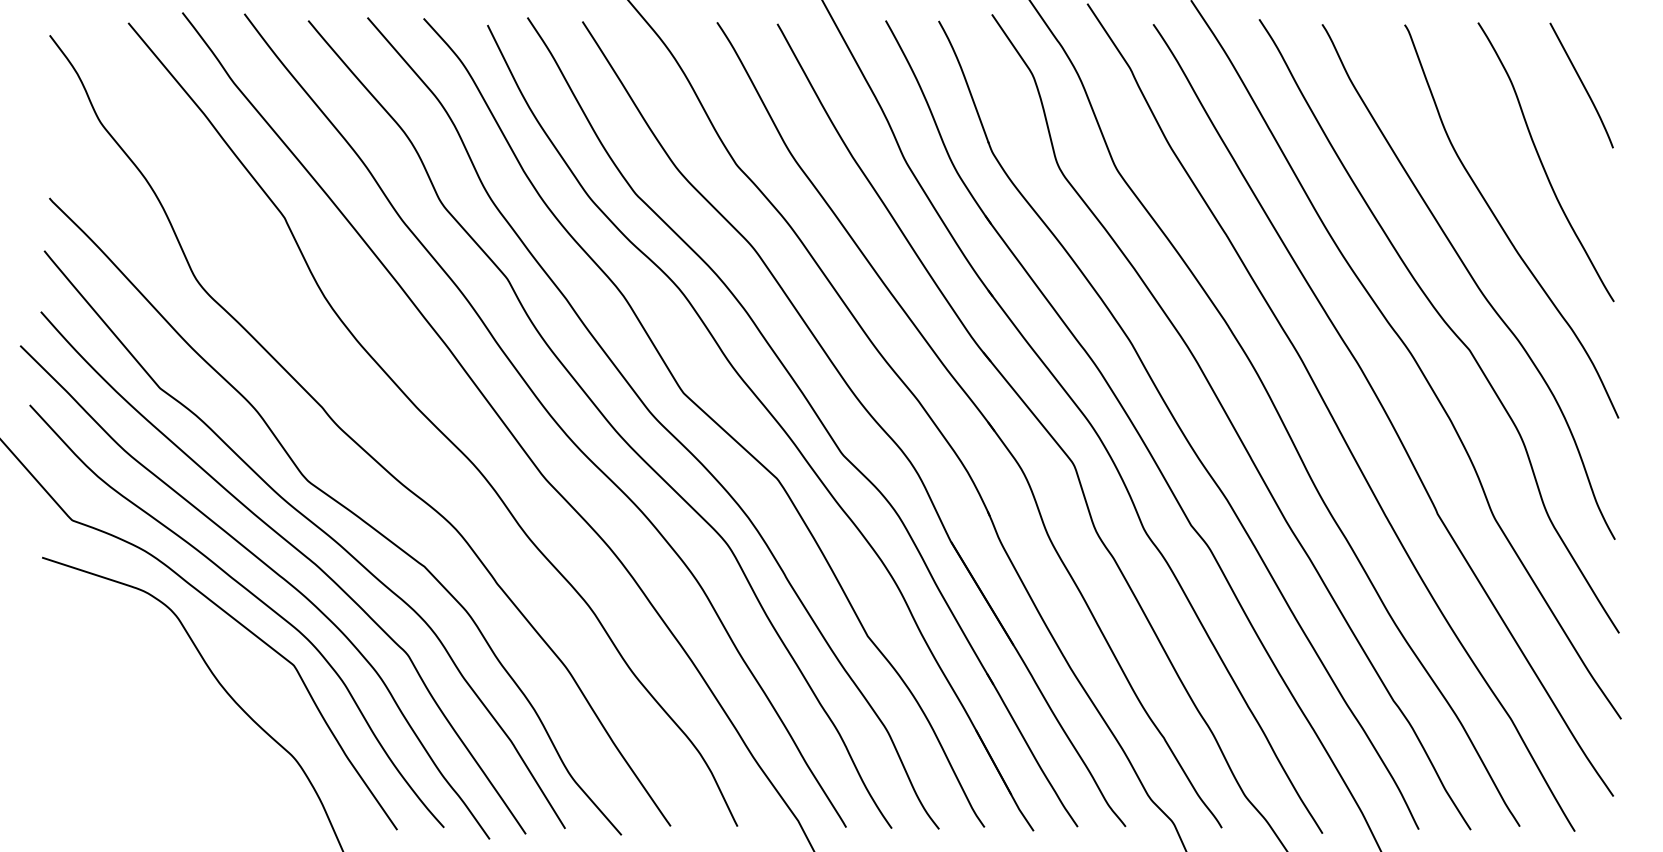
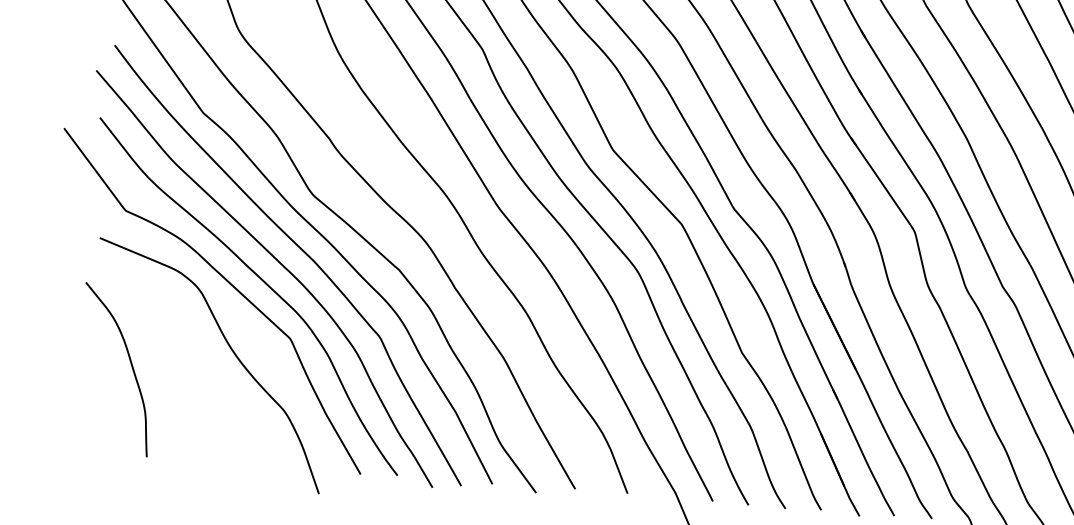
curve: (94, 714) -> (130, 364), added

